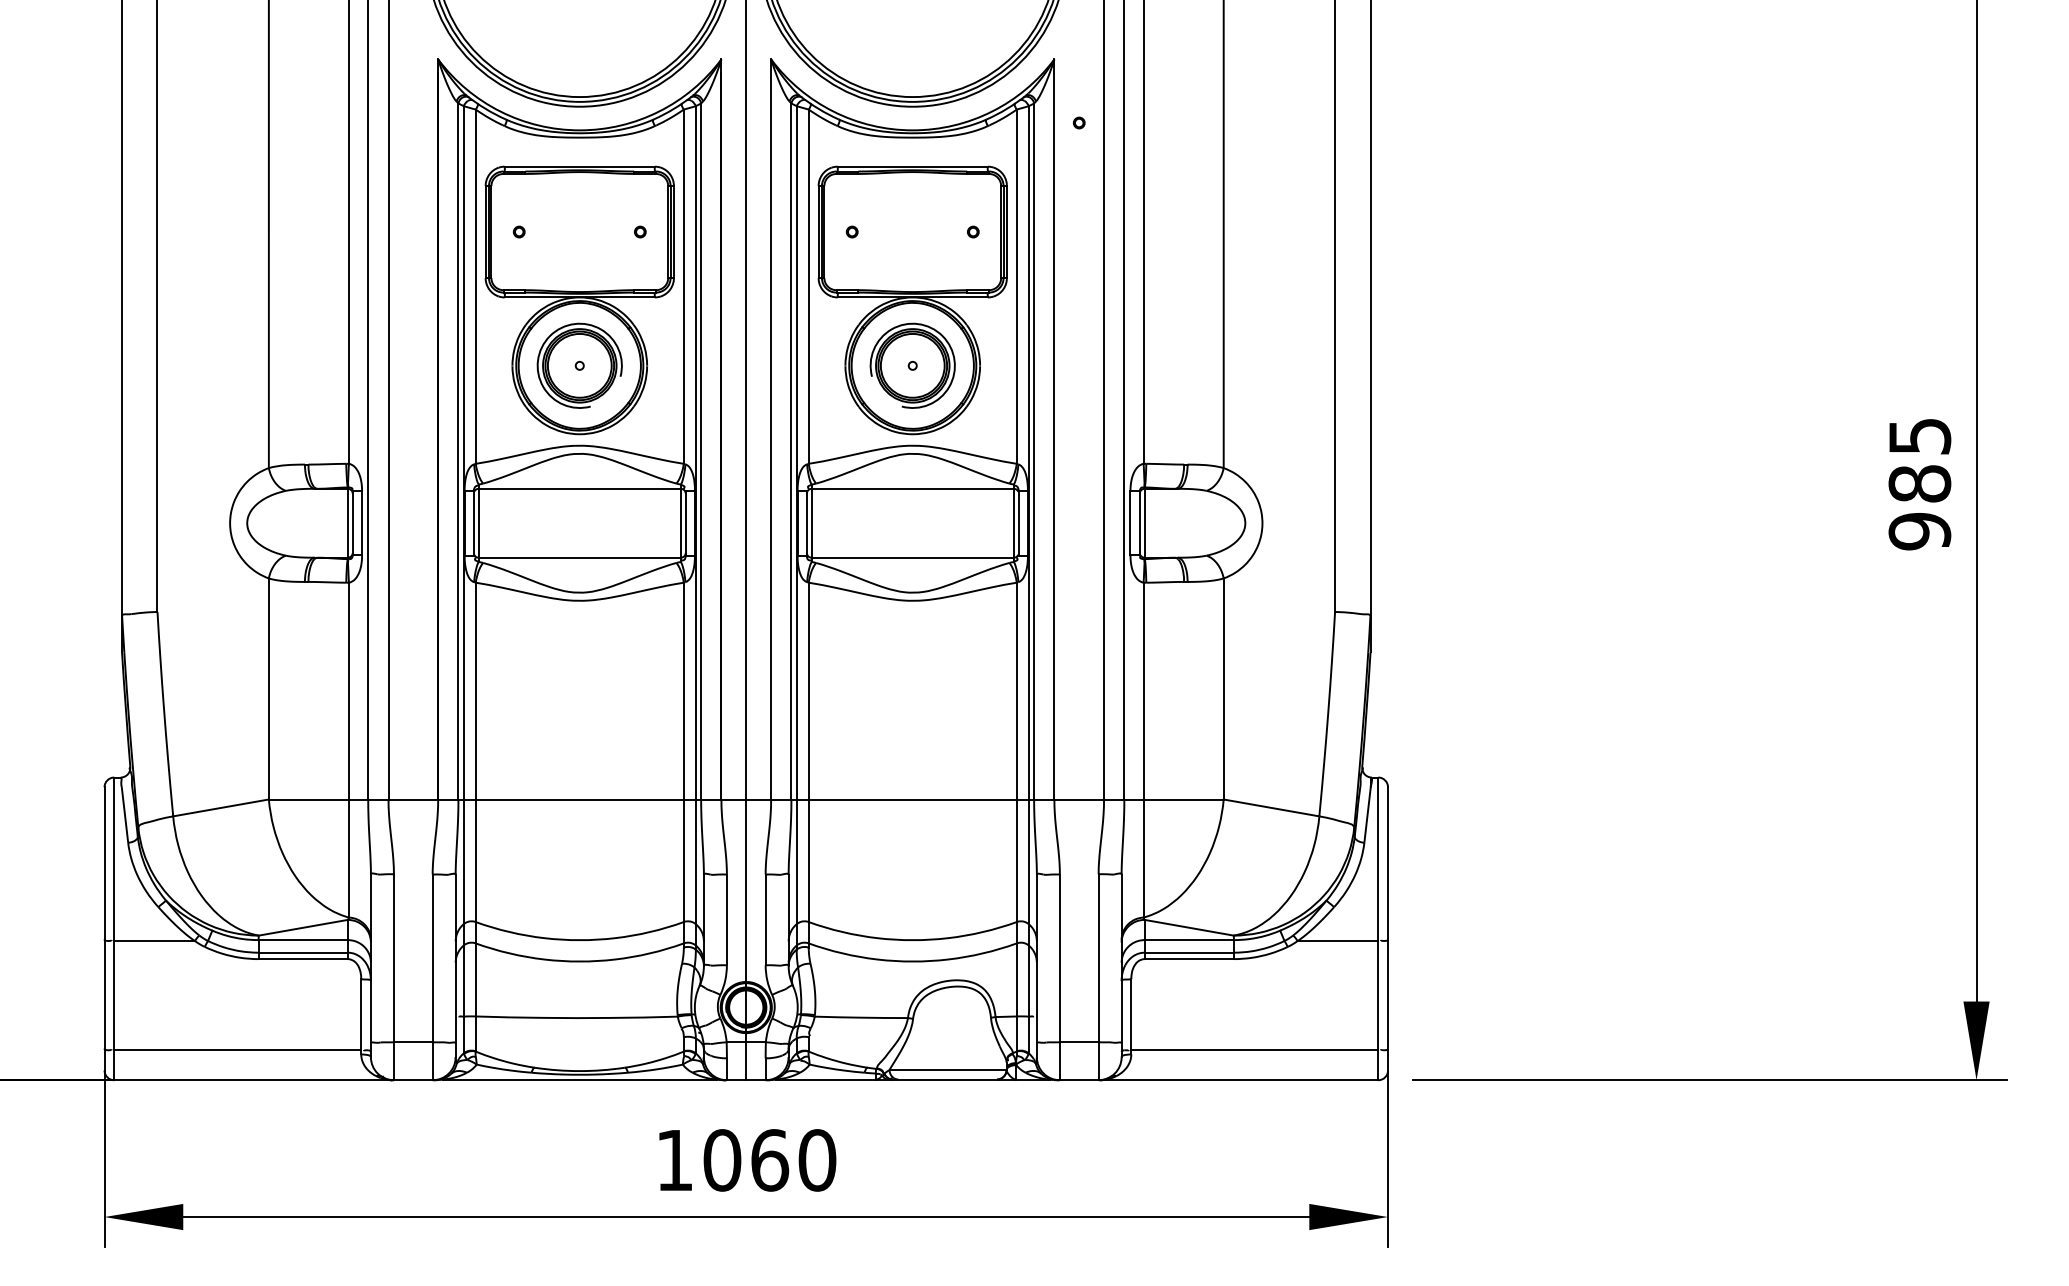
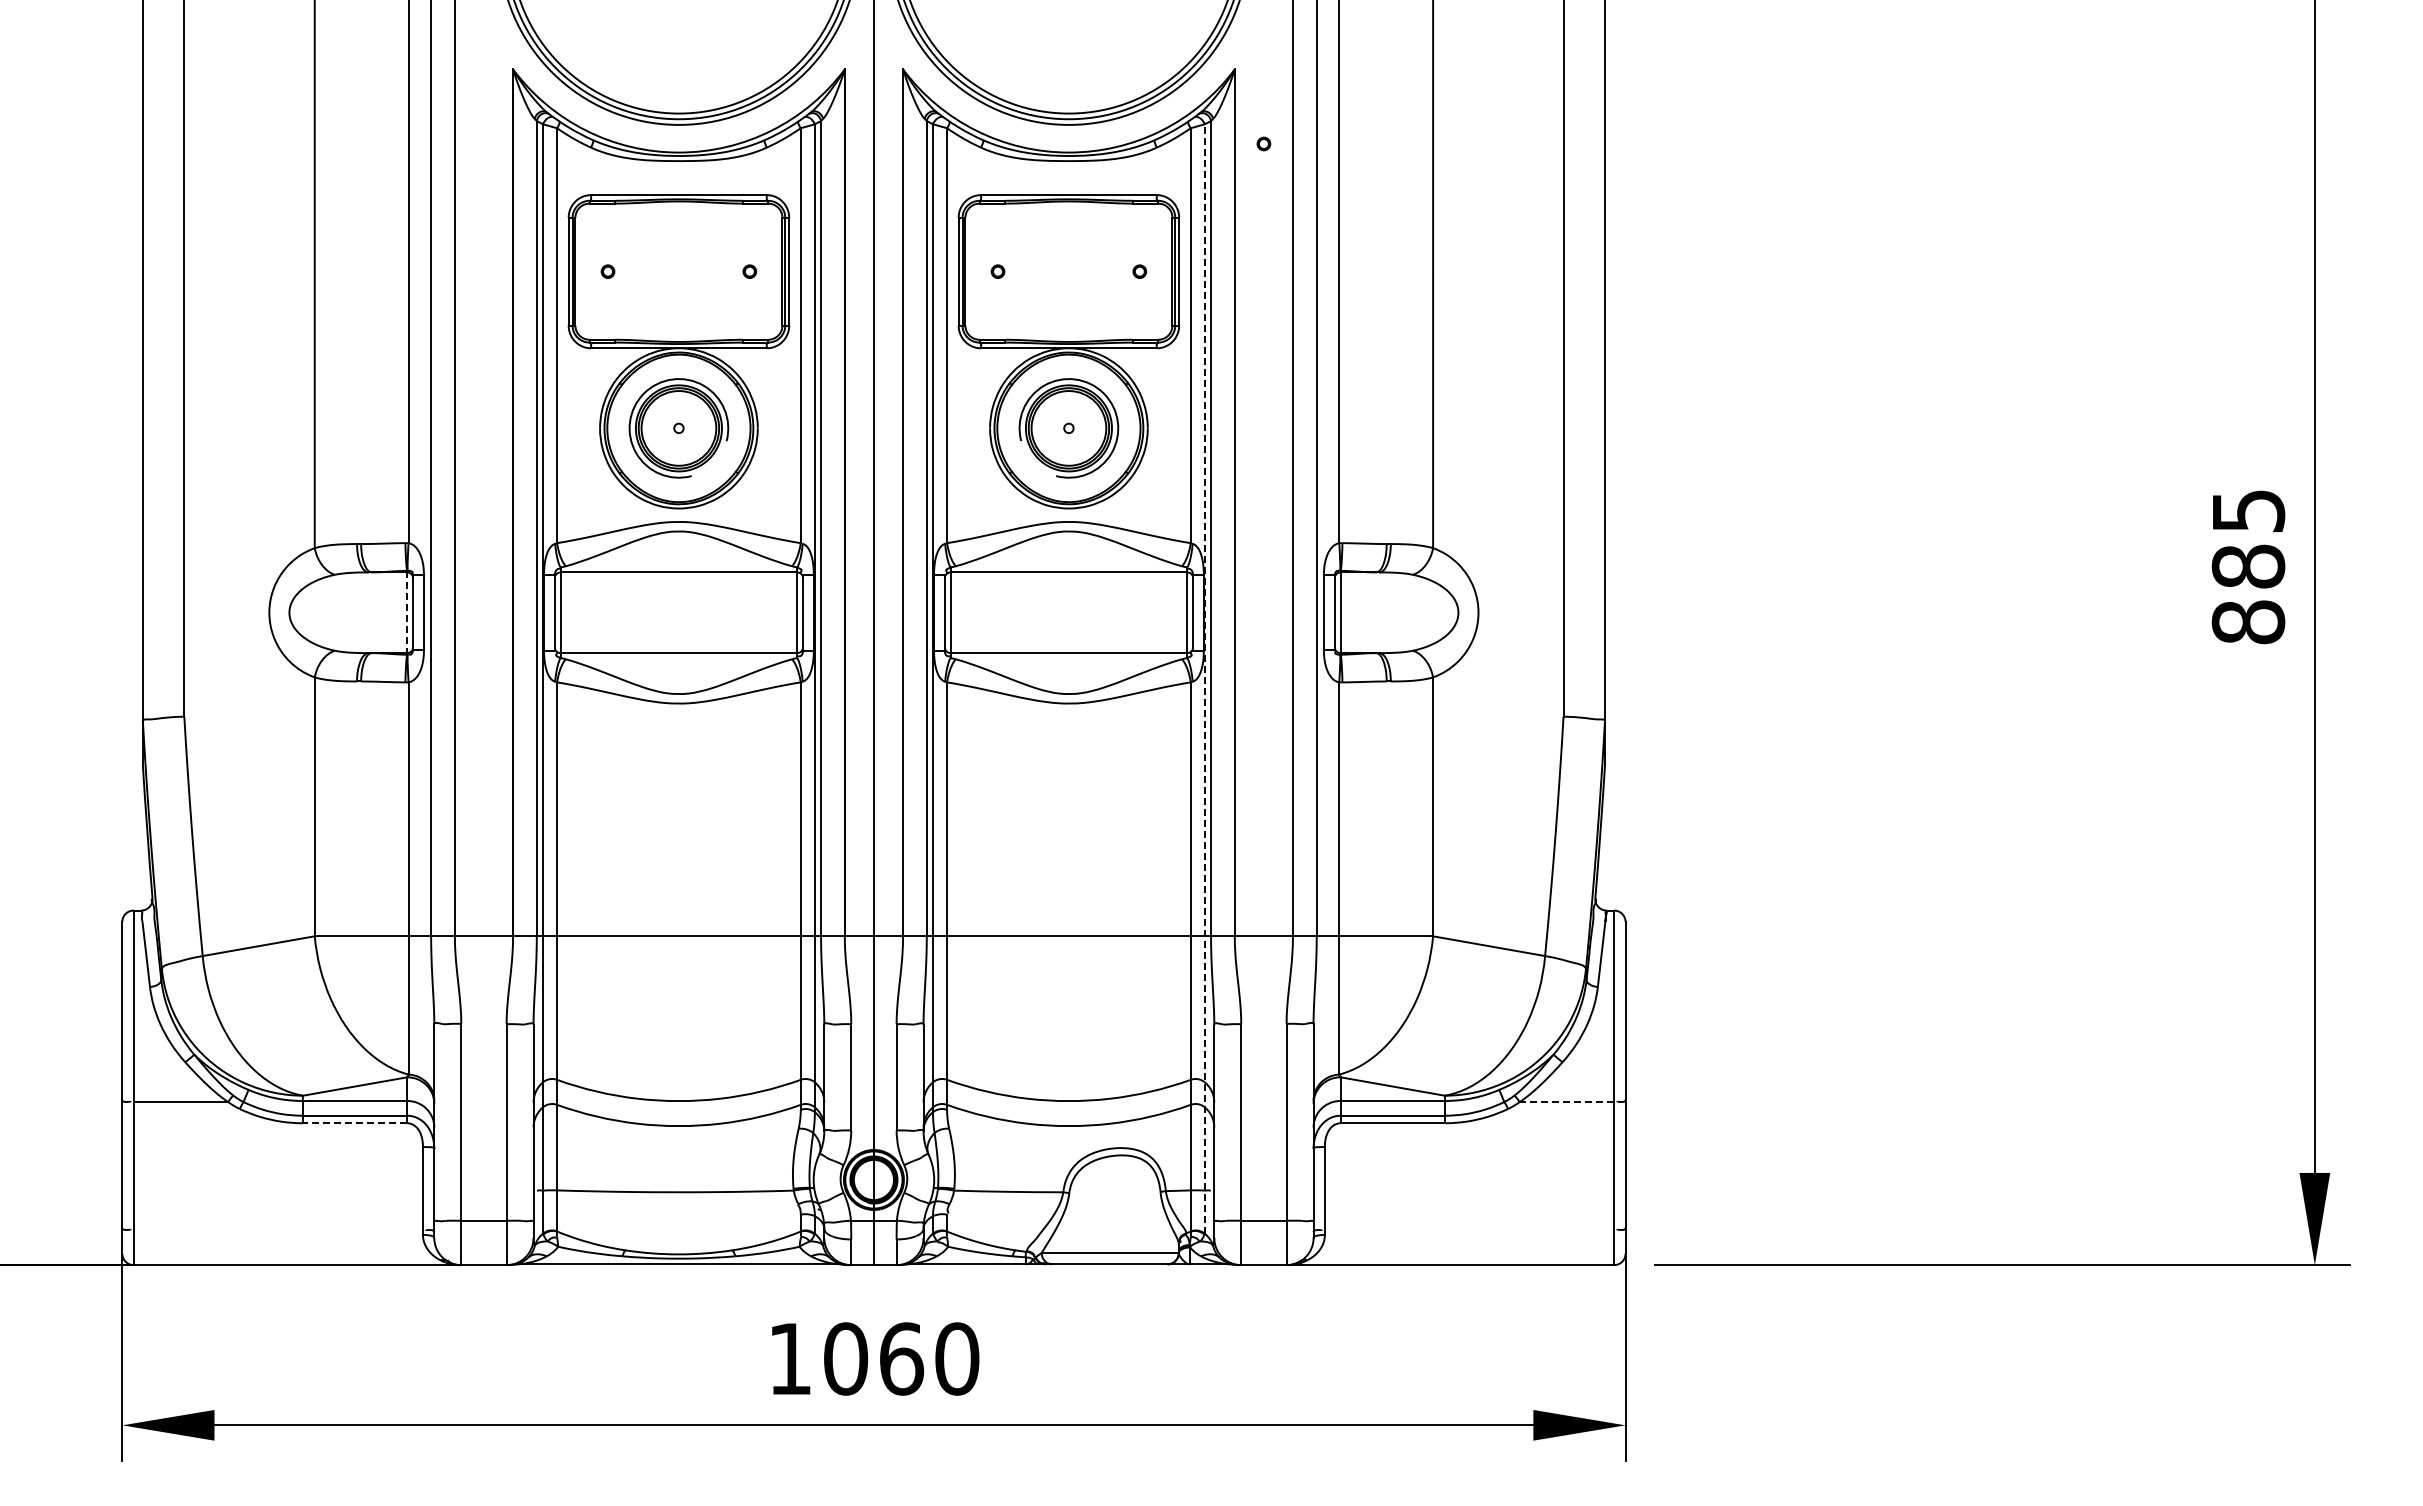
line: (348, 523) -> (407, 612), solid -> dashed
text: (1919, 531) -> (2248, 622), 985 -> 885
line: (1028, 579) -> (1204, 678), solid -> dashed
line: (1337, 940) -> (1566, 1101), solid -> dashed
line: (302, 959) -> (354, 1123), solid -> dashed
line: (237, 1049) -> (277, 1229), removed
line: (1254, 1049) -> (1469, 1229), removed

